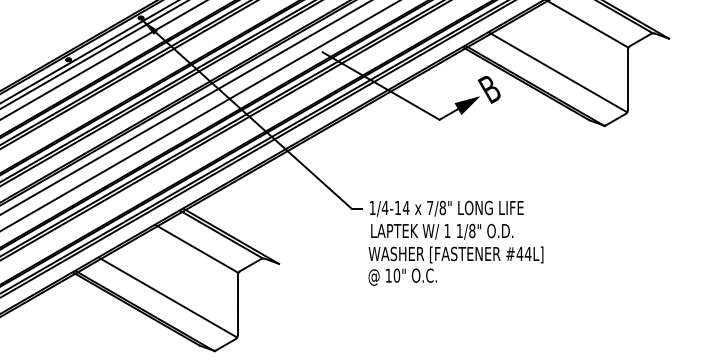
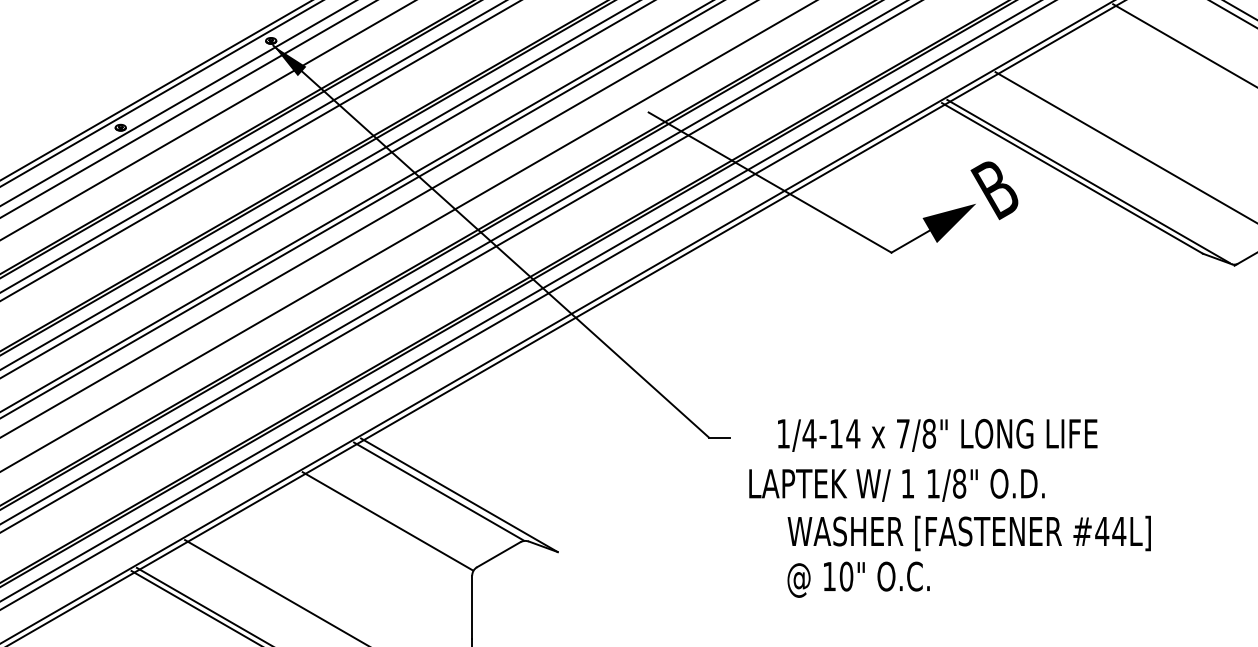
text: (446, 208) -> (937, 434), moved
text: (455, 265) -> (968, 555), moved

